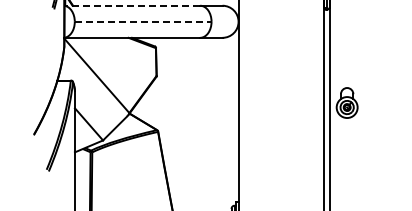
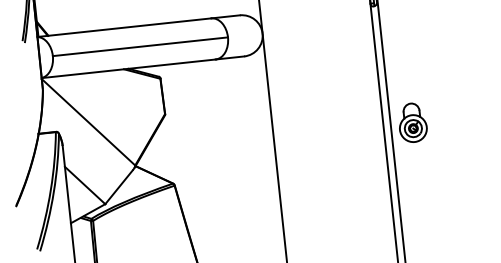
line: (132, 5) -> (124, 27), dashed -> solid
line: (143, 21) -> (140, 46), dashed -> solid

